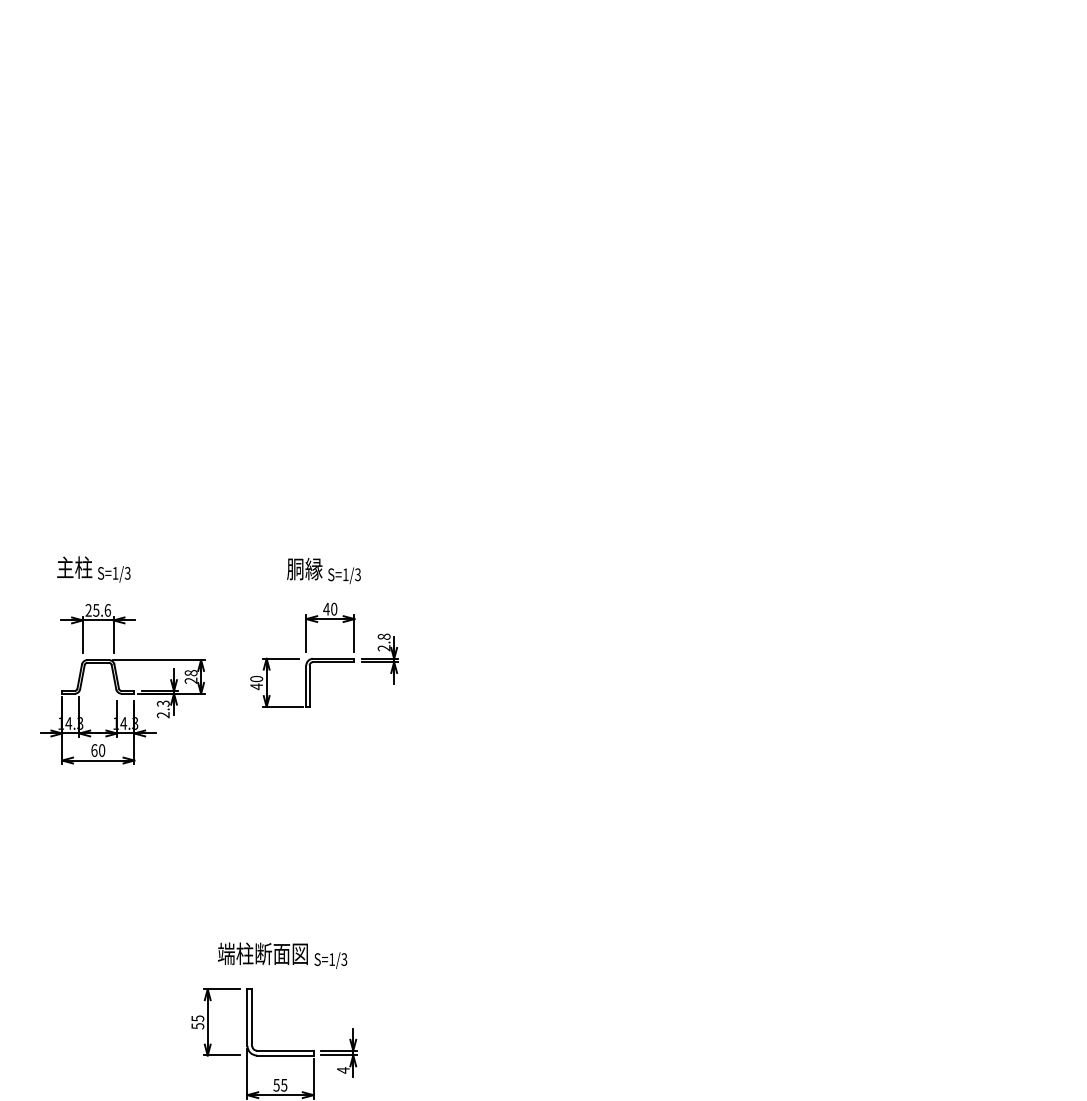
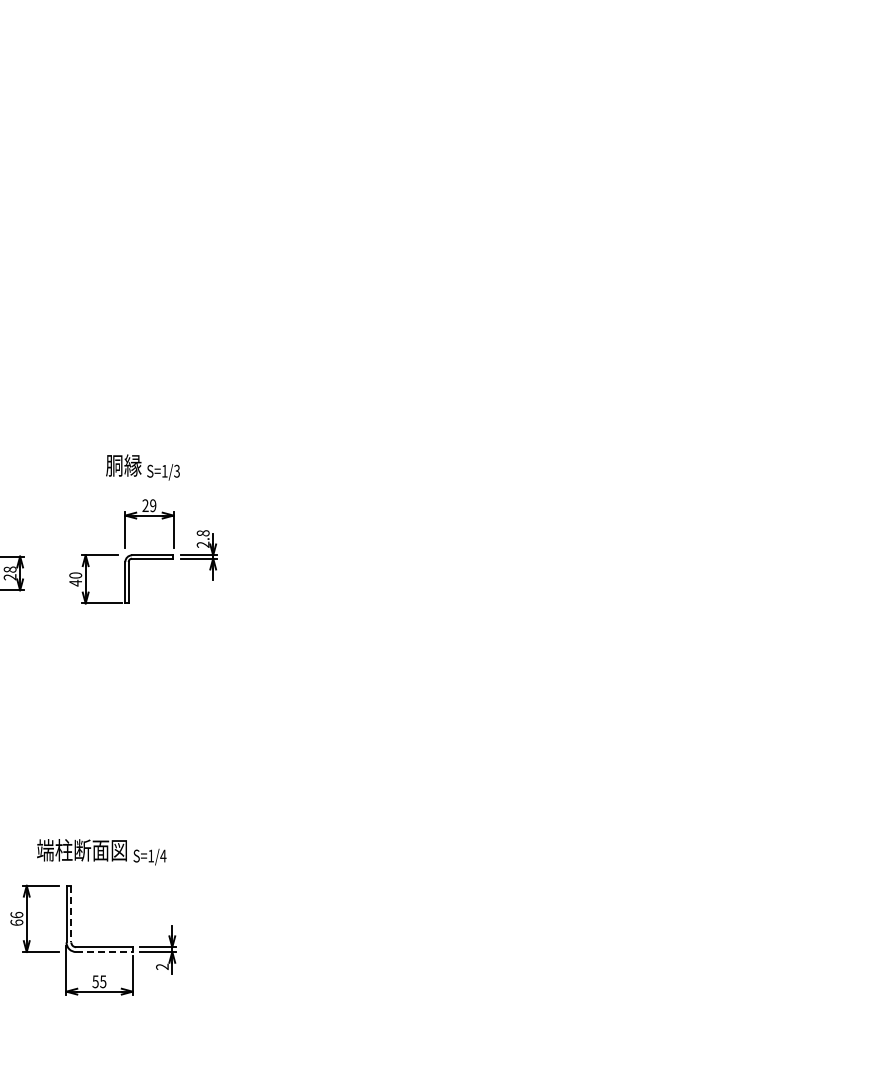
text: (330, 608) -> (149, 505), 40 -> 29
text: (344, 959) -> (163, 856), S=1/3 -> S=1/4
line: (252, 1018) -> (71, 915), solid -> dashed
text: (197, 1022) -> (16, 919), 55 -> 66
line: (285, 1055) -> (104, 952), solid -> dashed
text: (343, 1070) -> (162, 967), 4 -> 2

